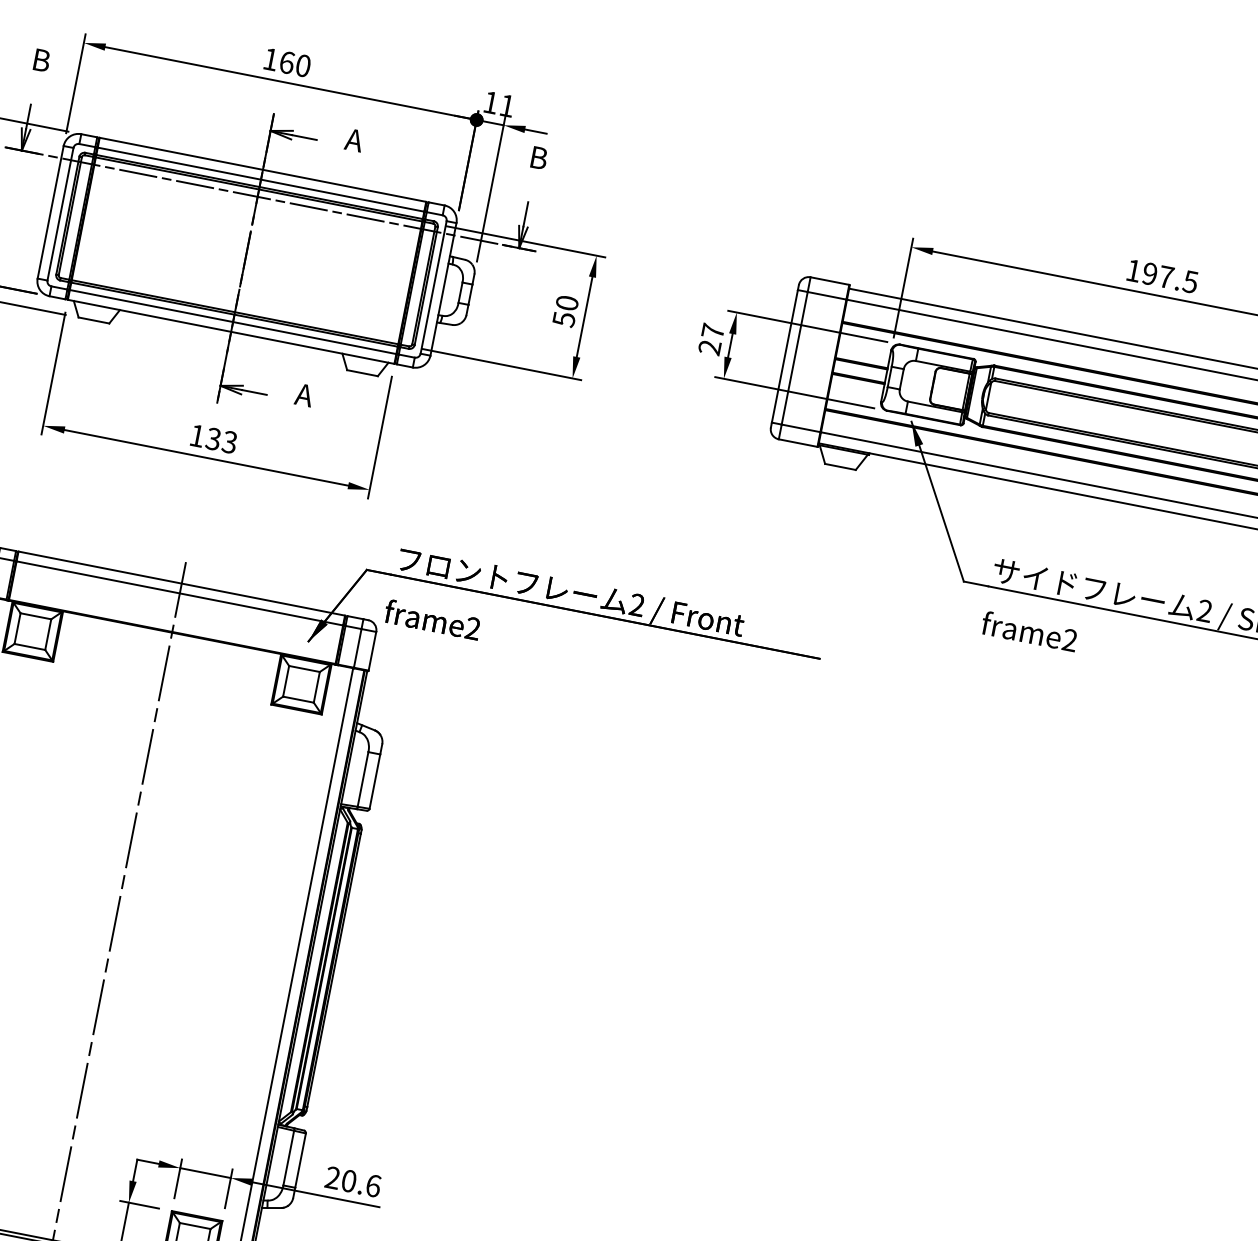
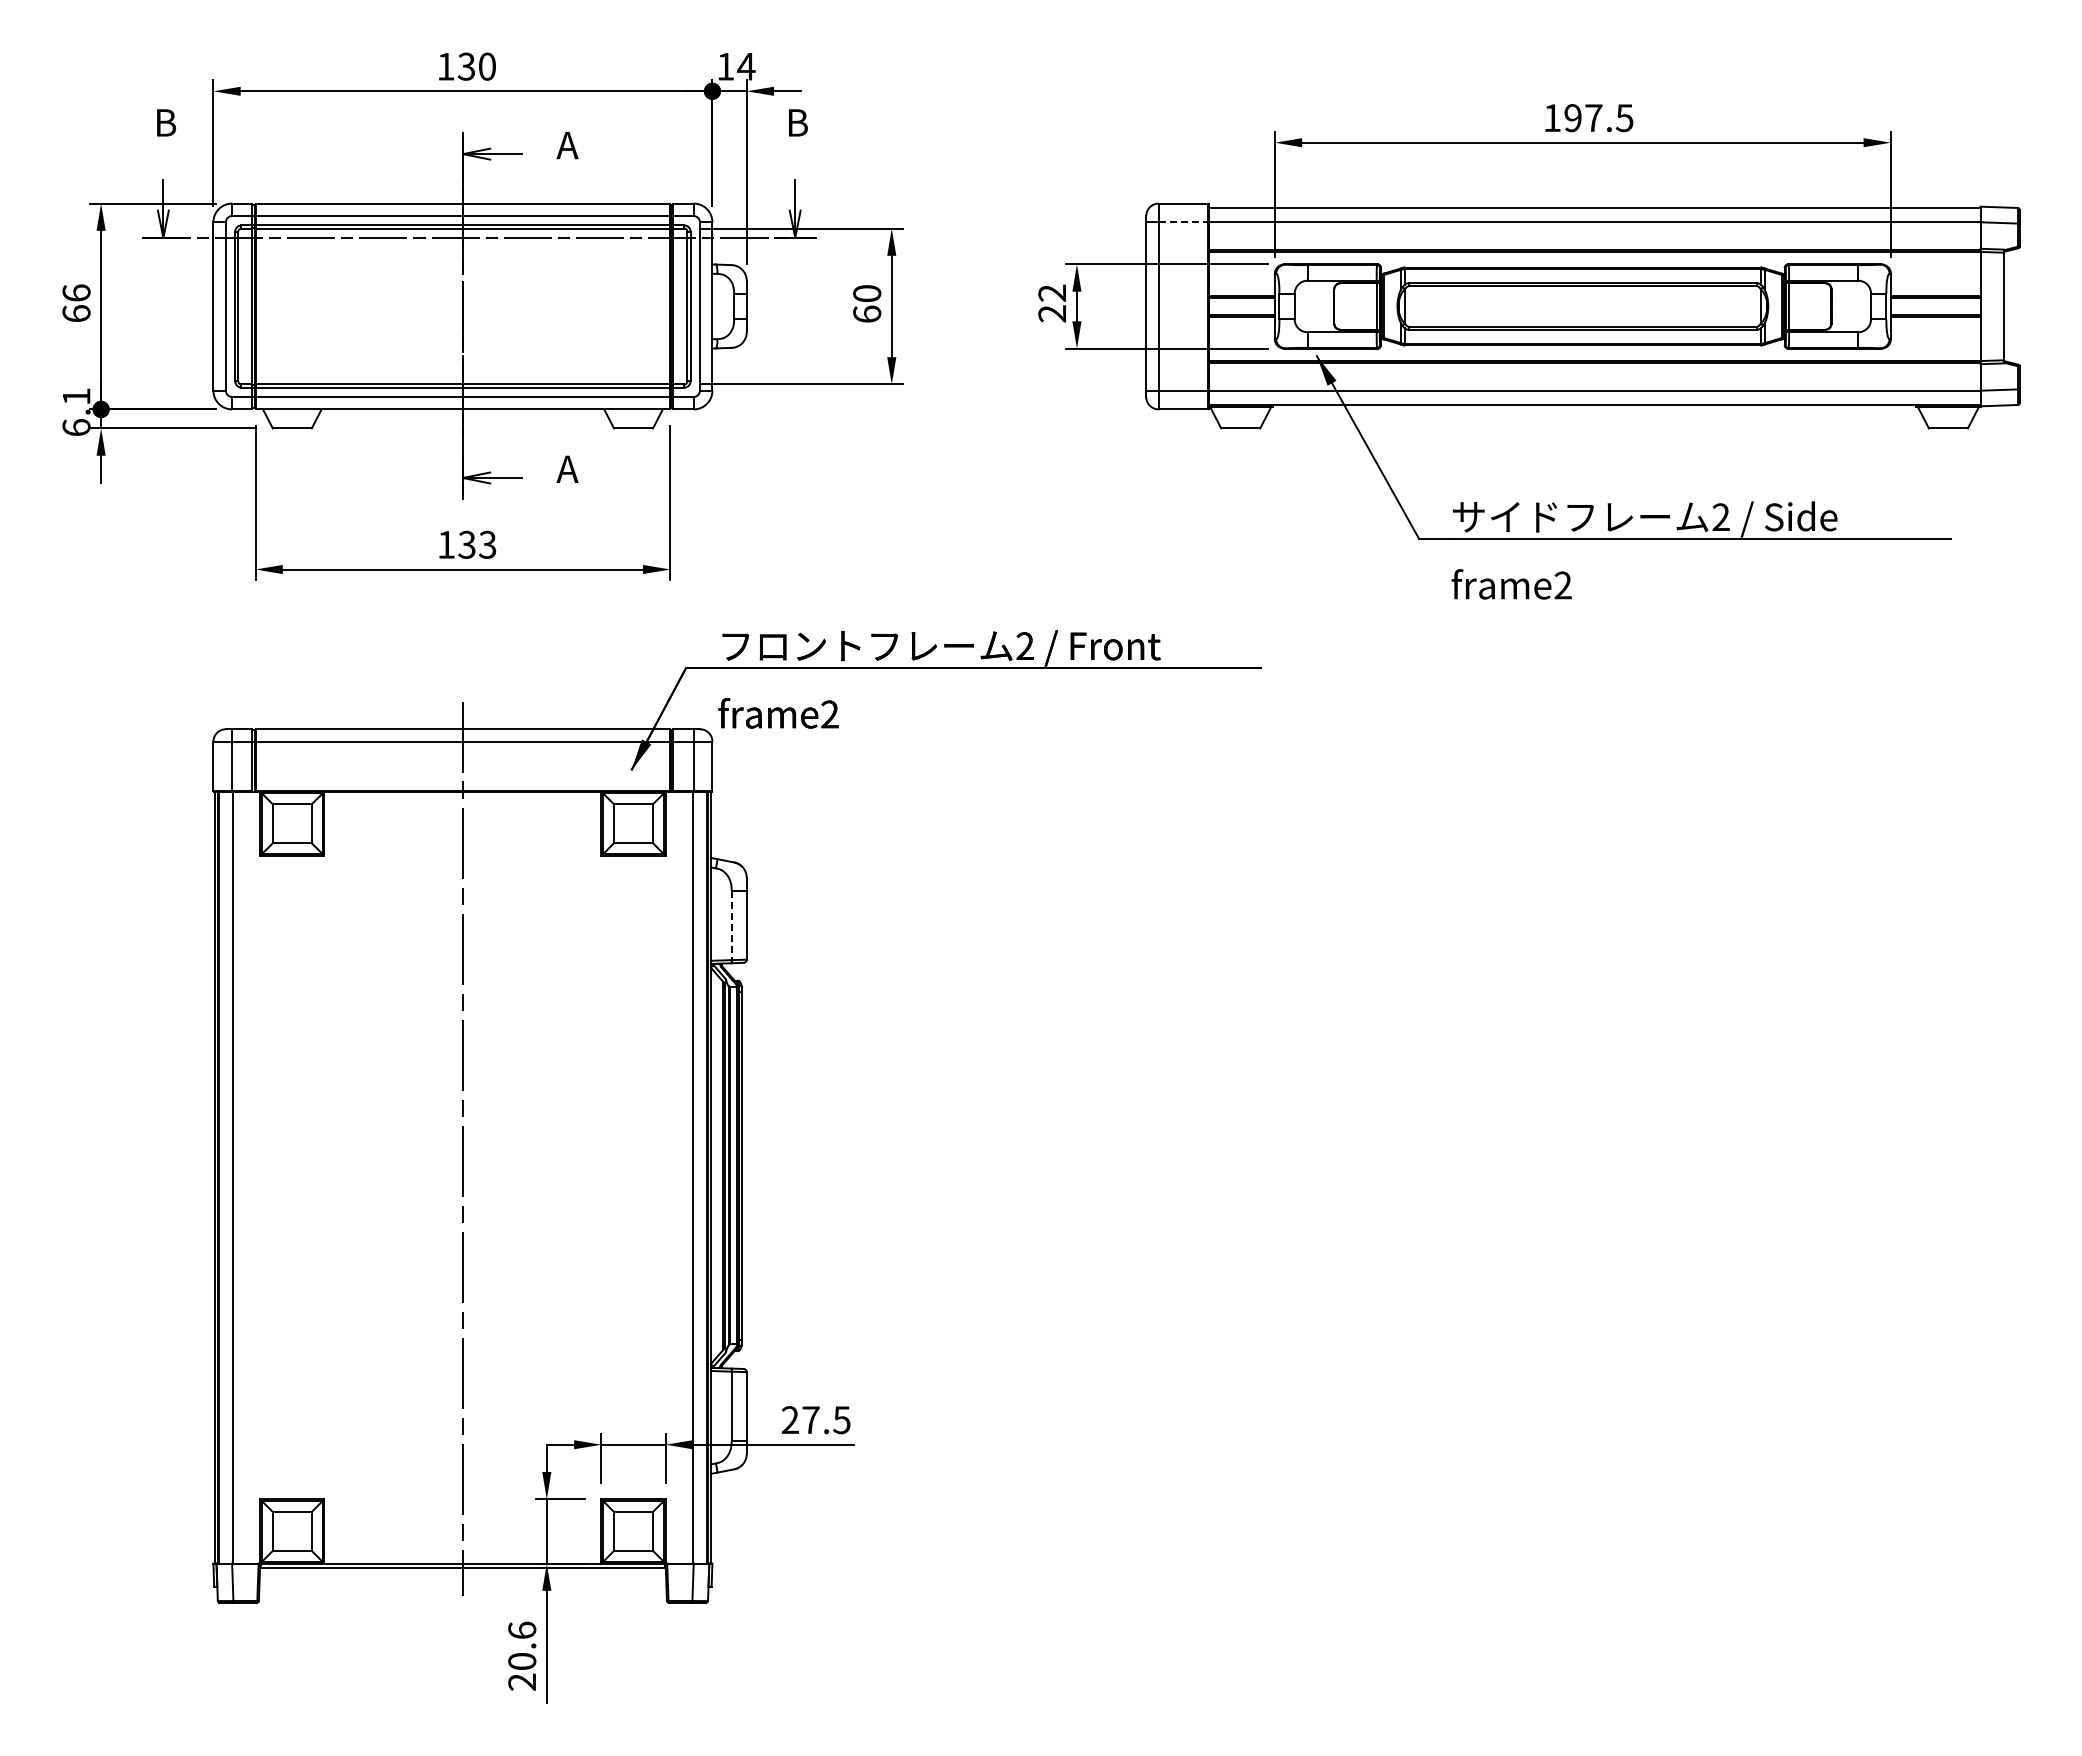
text: (286, 62) -> (466, 66), 160 -> 130
text: (507, 105) -> (746, 66), 11 -> 14
line: (827, 296) -> (1183, 222), solid -> dashed
text: (564, 319) -> (867, 314), 50 -> 60
text: (712, 330) -> (1051, 292), 27 -> 22
line: (362, 779) -> (731, 925), solid -> dashed
text: (361, 1183) -> (826, 1420), 20.6 -> 27.5

